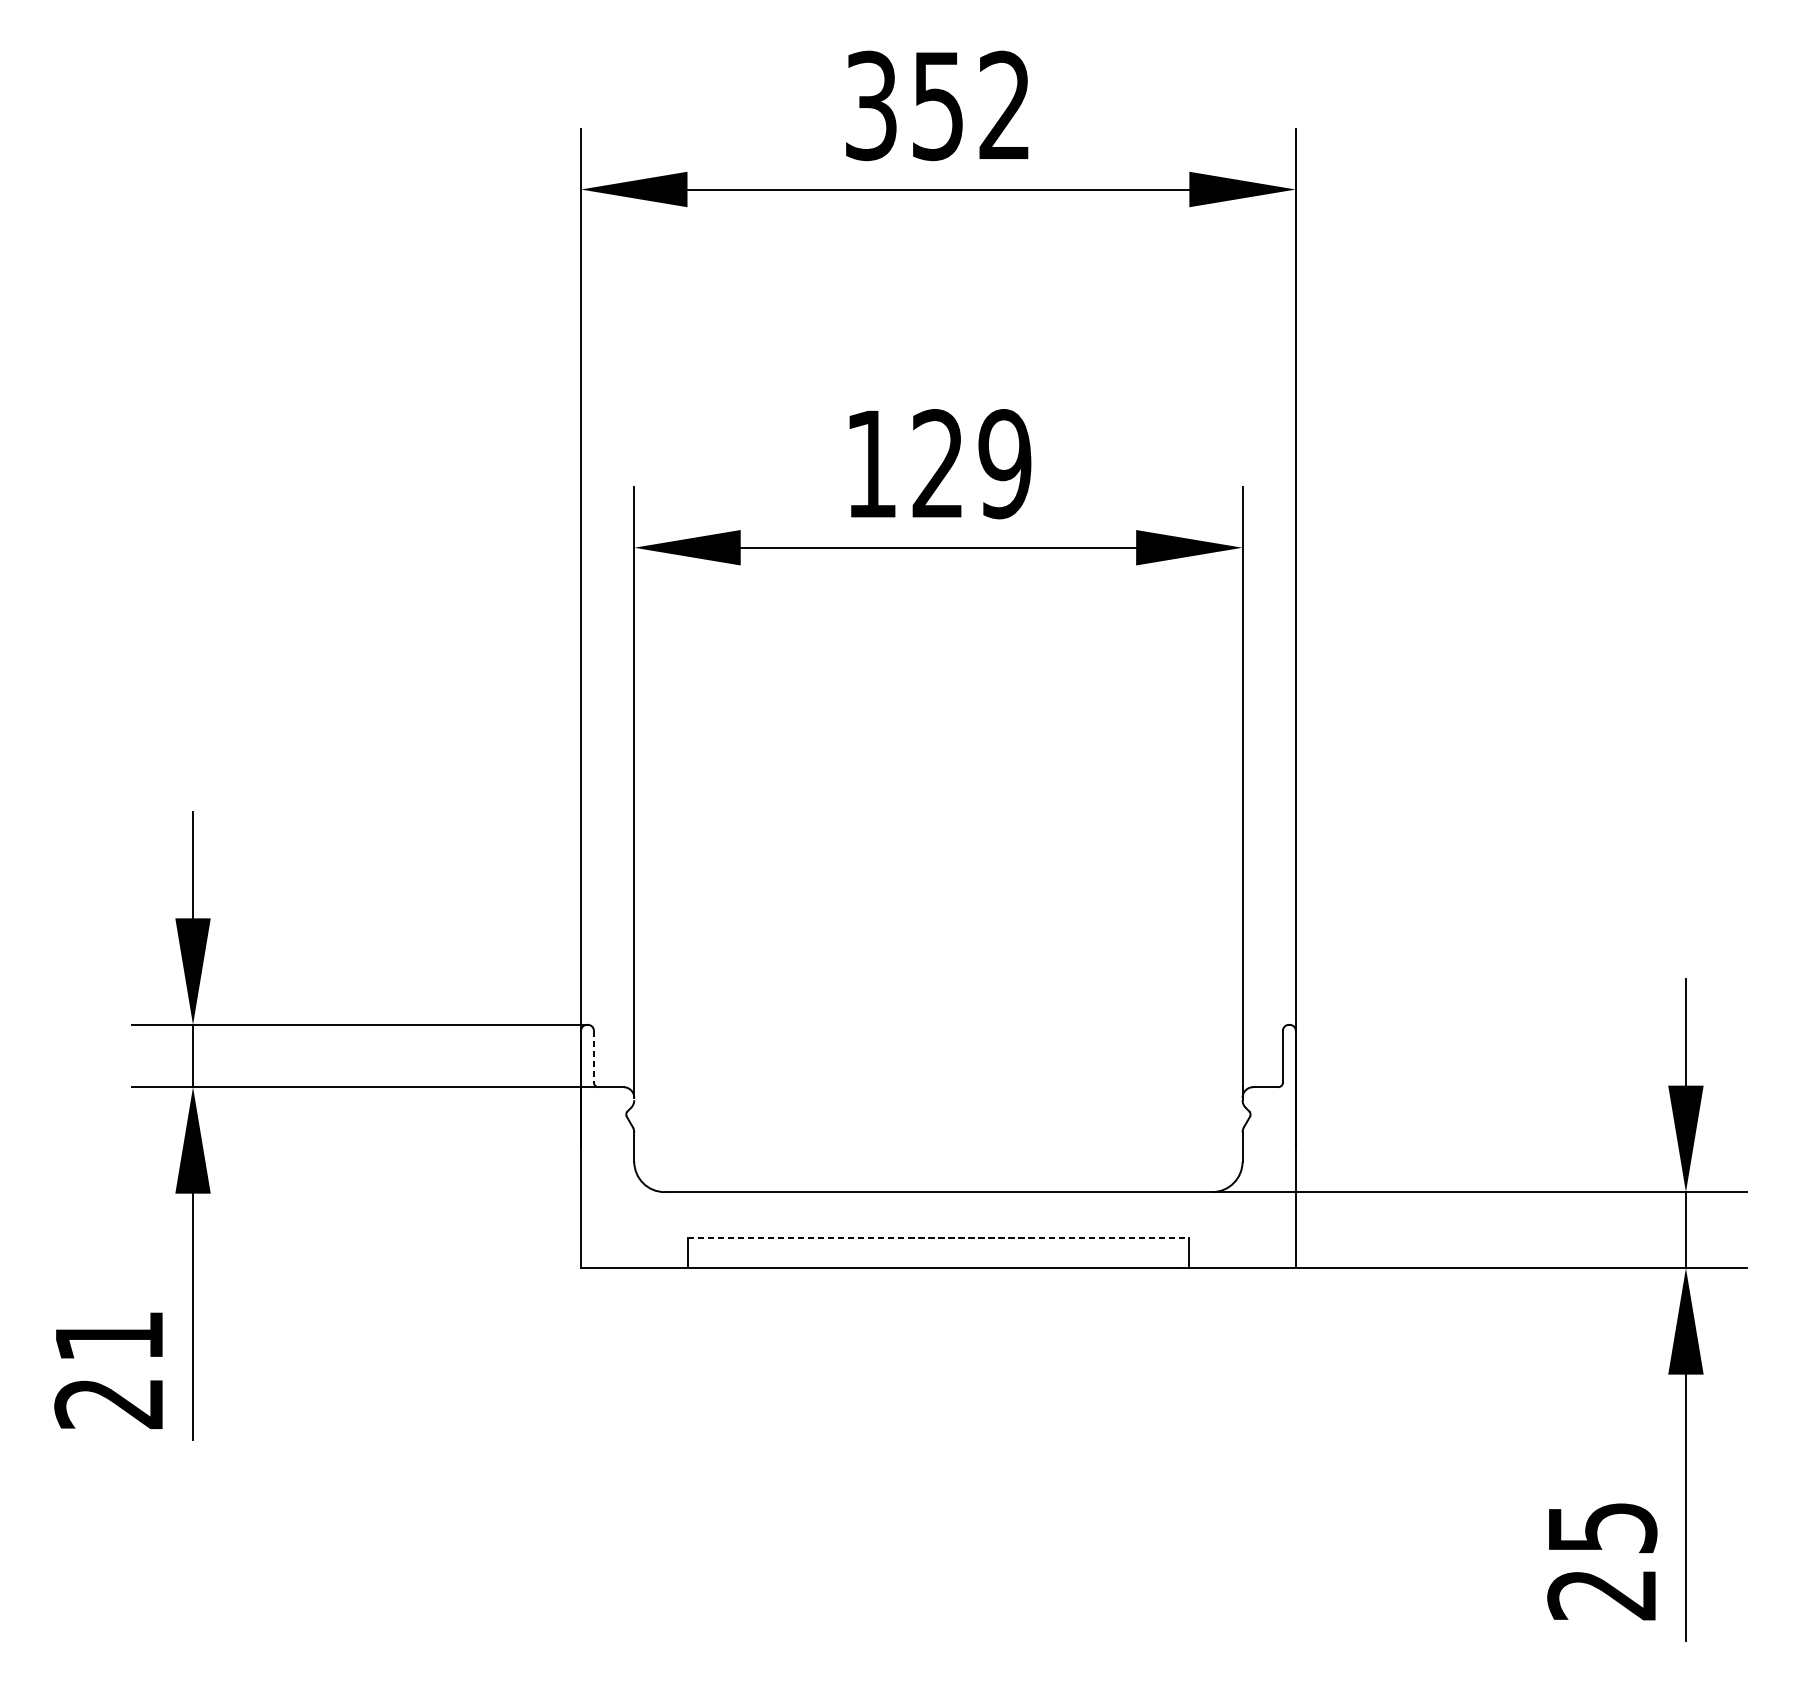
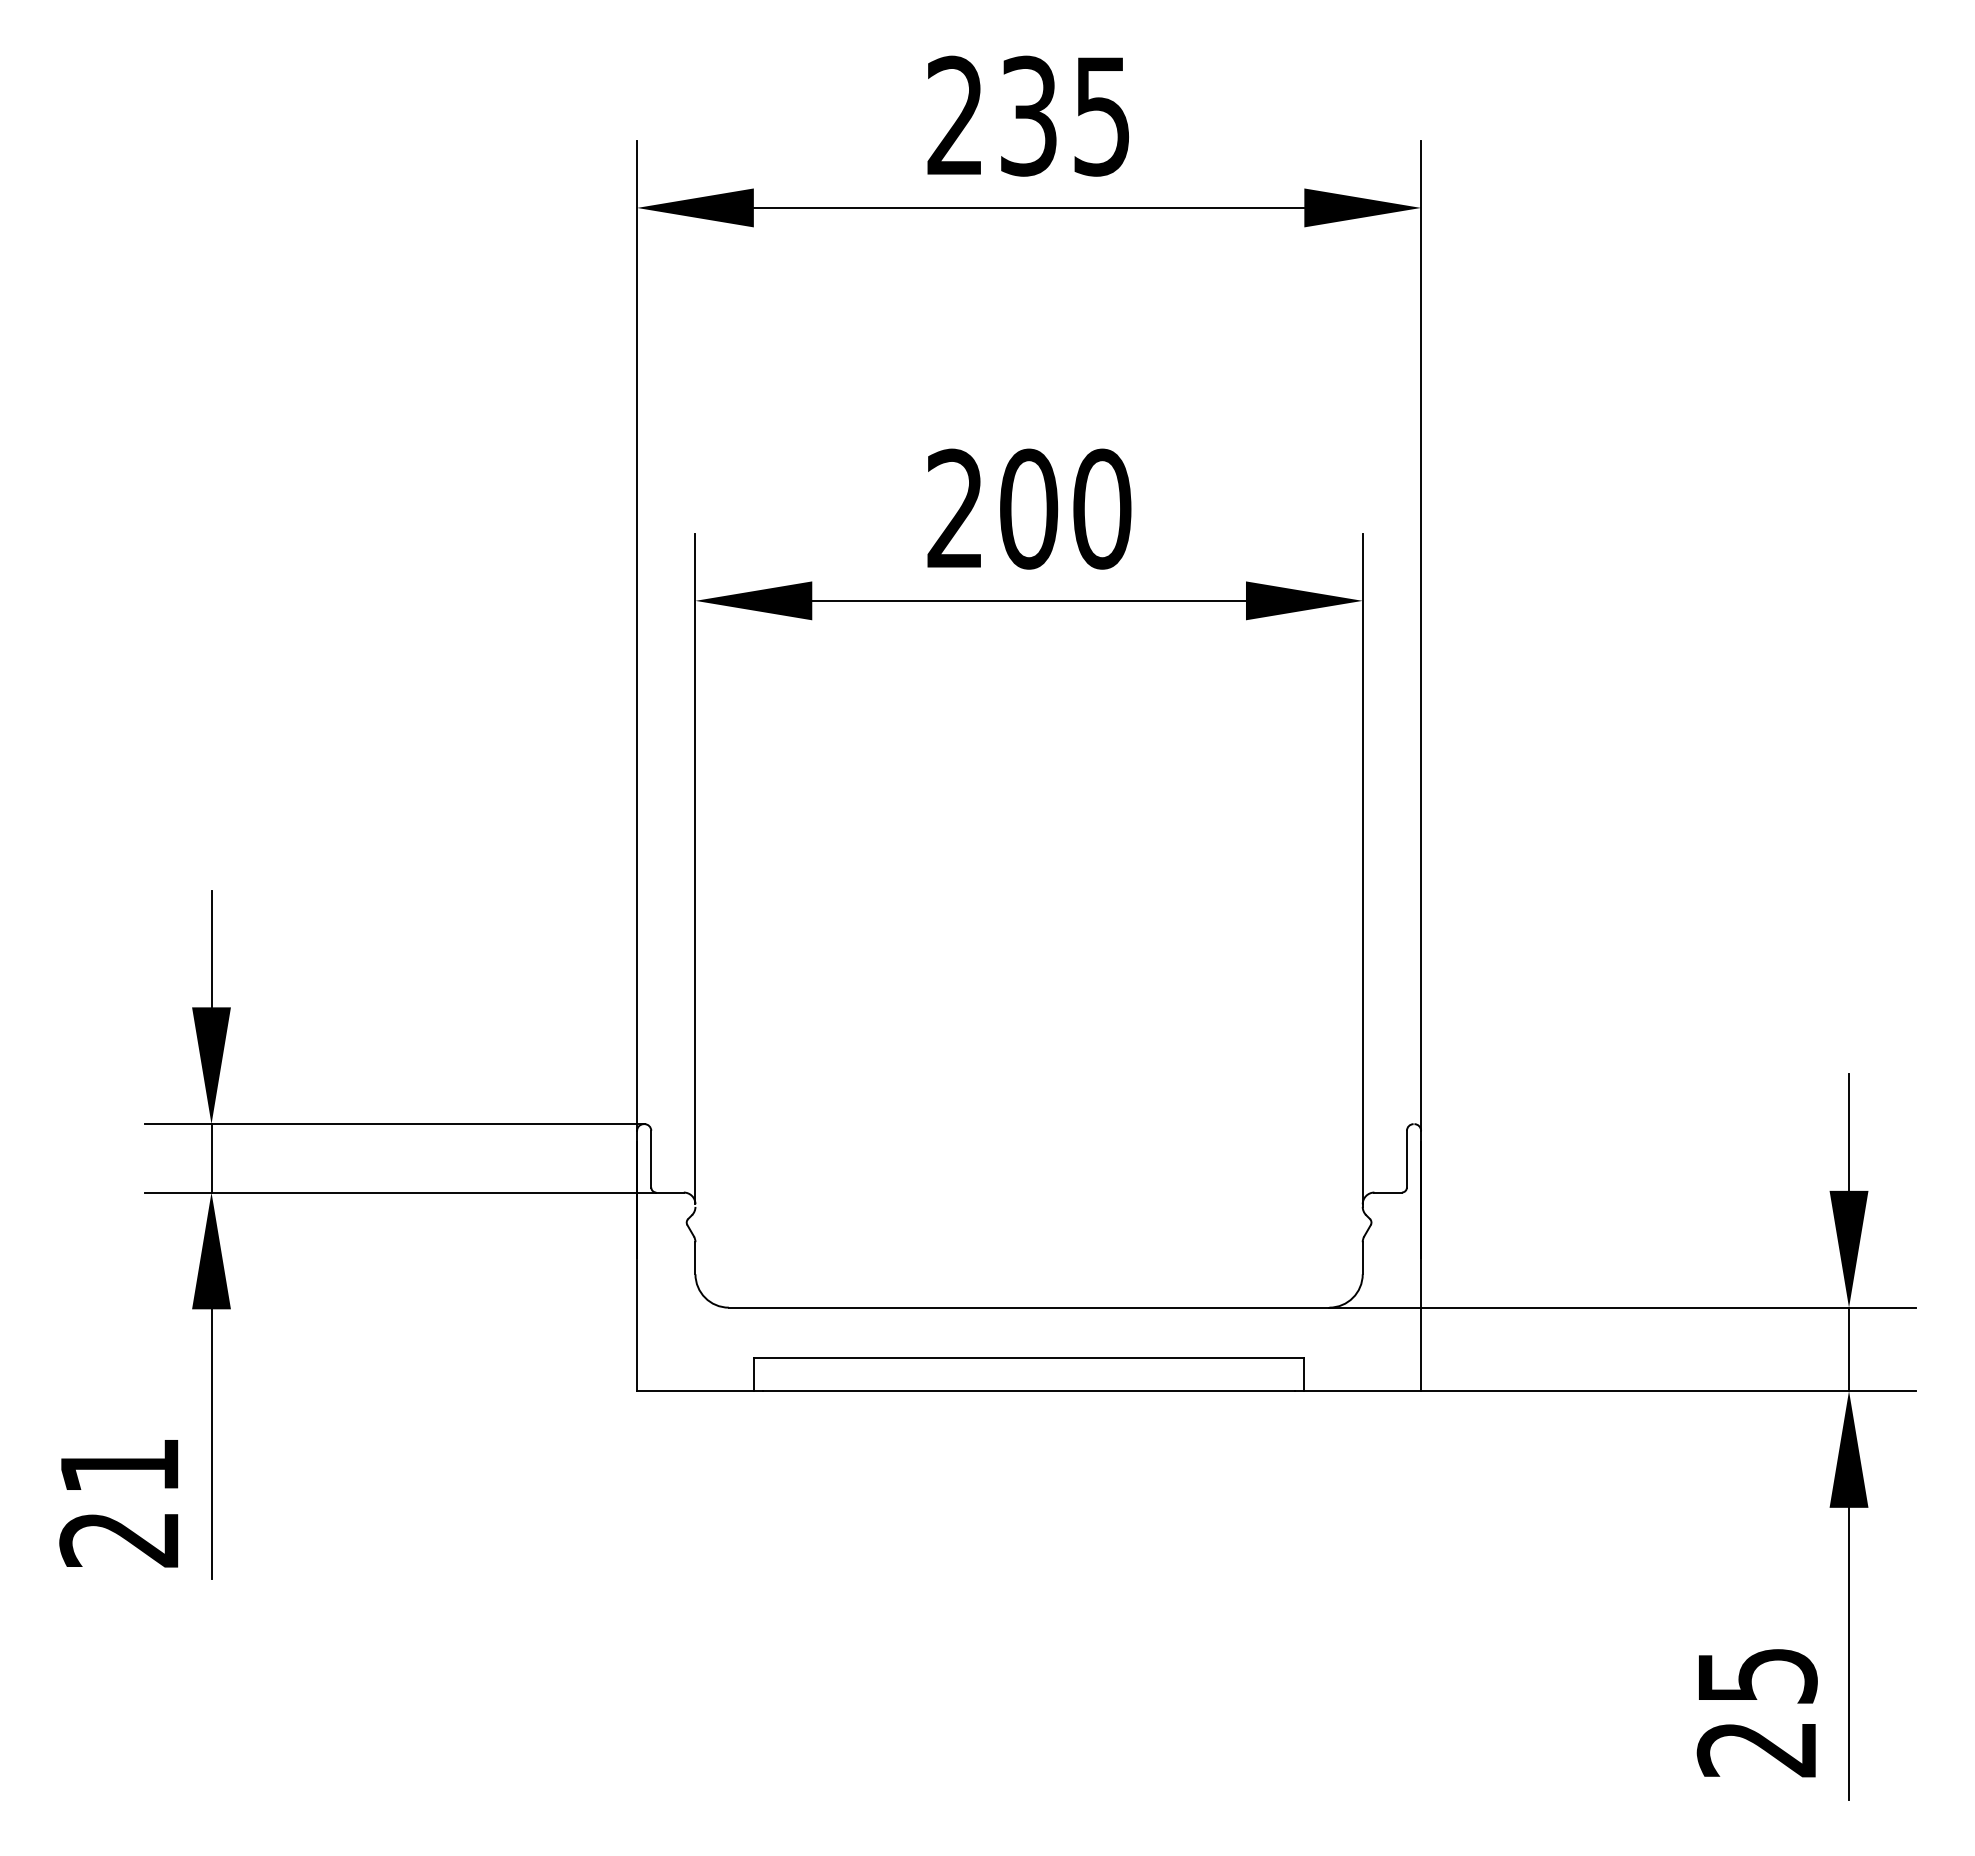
text: (936, 105) -> (1027, 115), 352 -> 235
text: (938, 463) -> (1029, 508), 129 -> 200
line: (594, 1057) -> (651, 1159), dashed -> solid
line: (938, 1237) -> (1029, 1357), dashed -> solid

